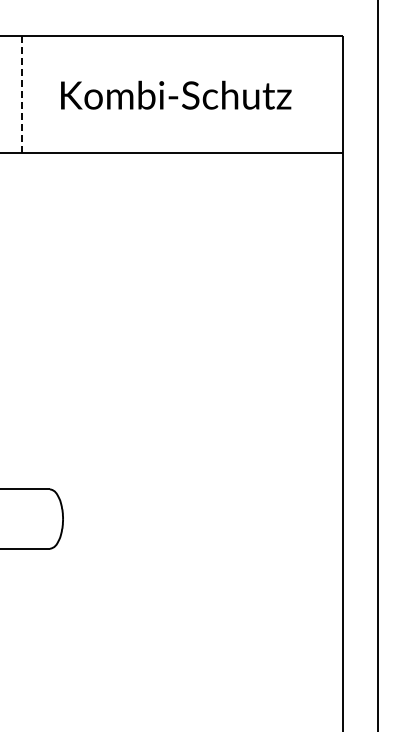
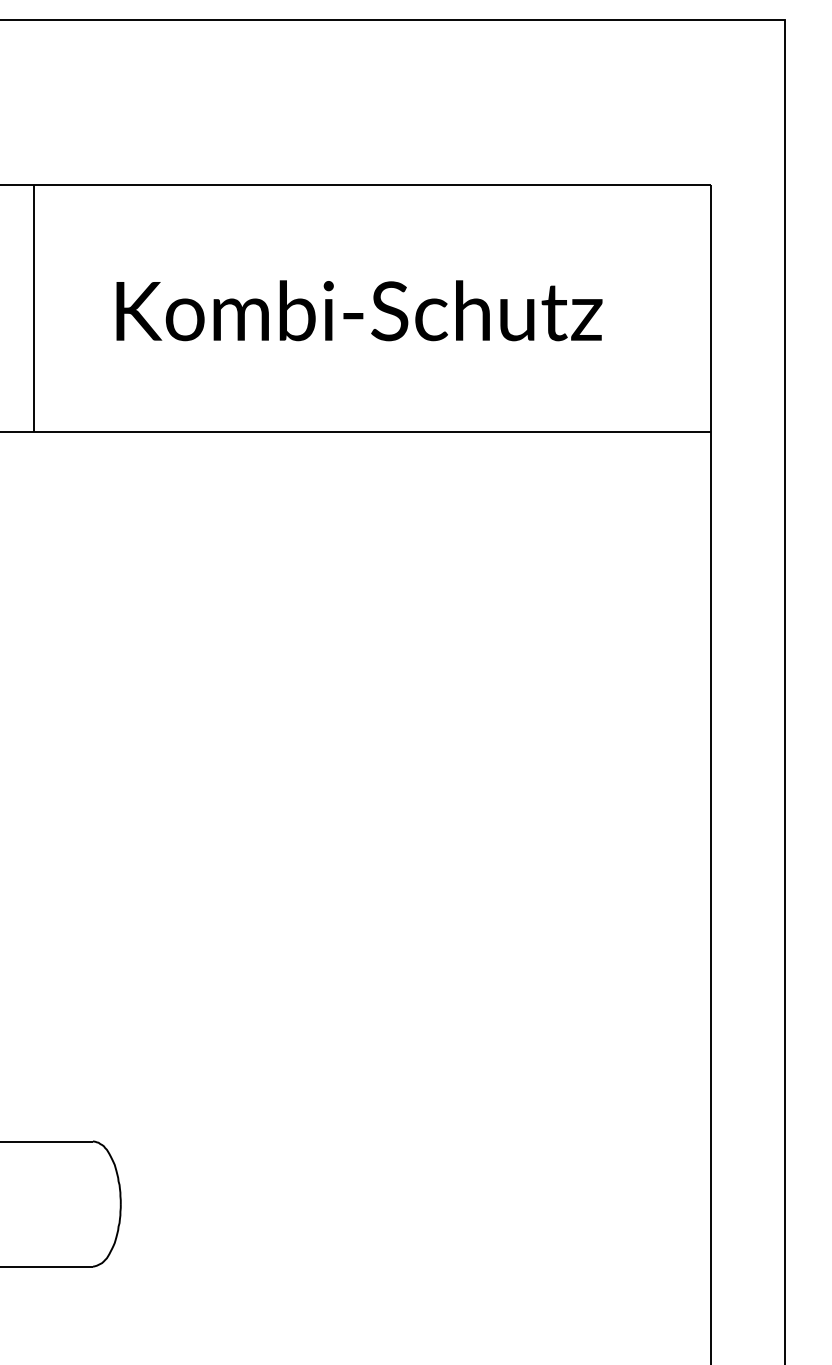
line: (21, 94) -> (33, 309), dashed -> solid

